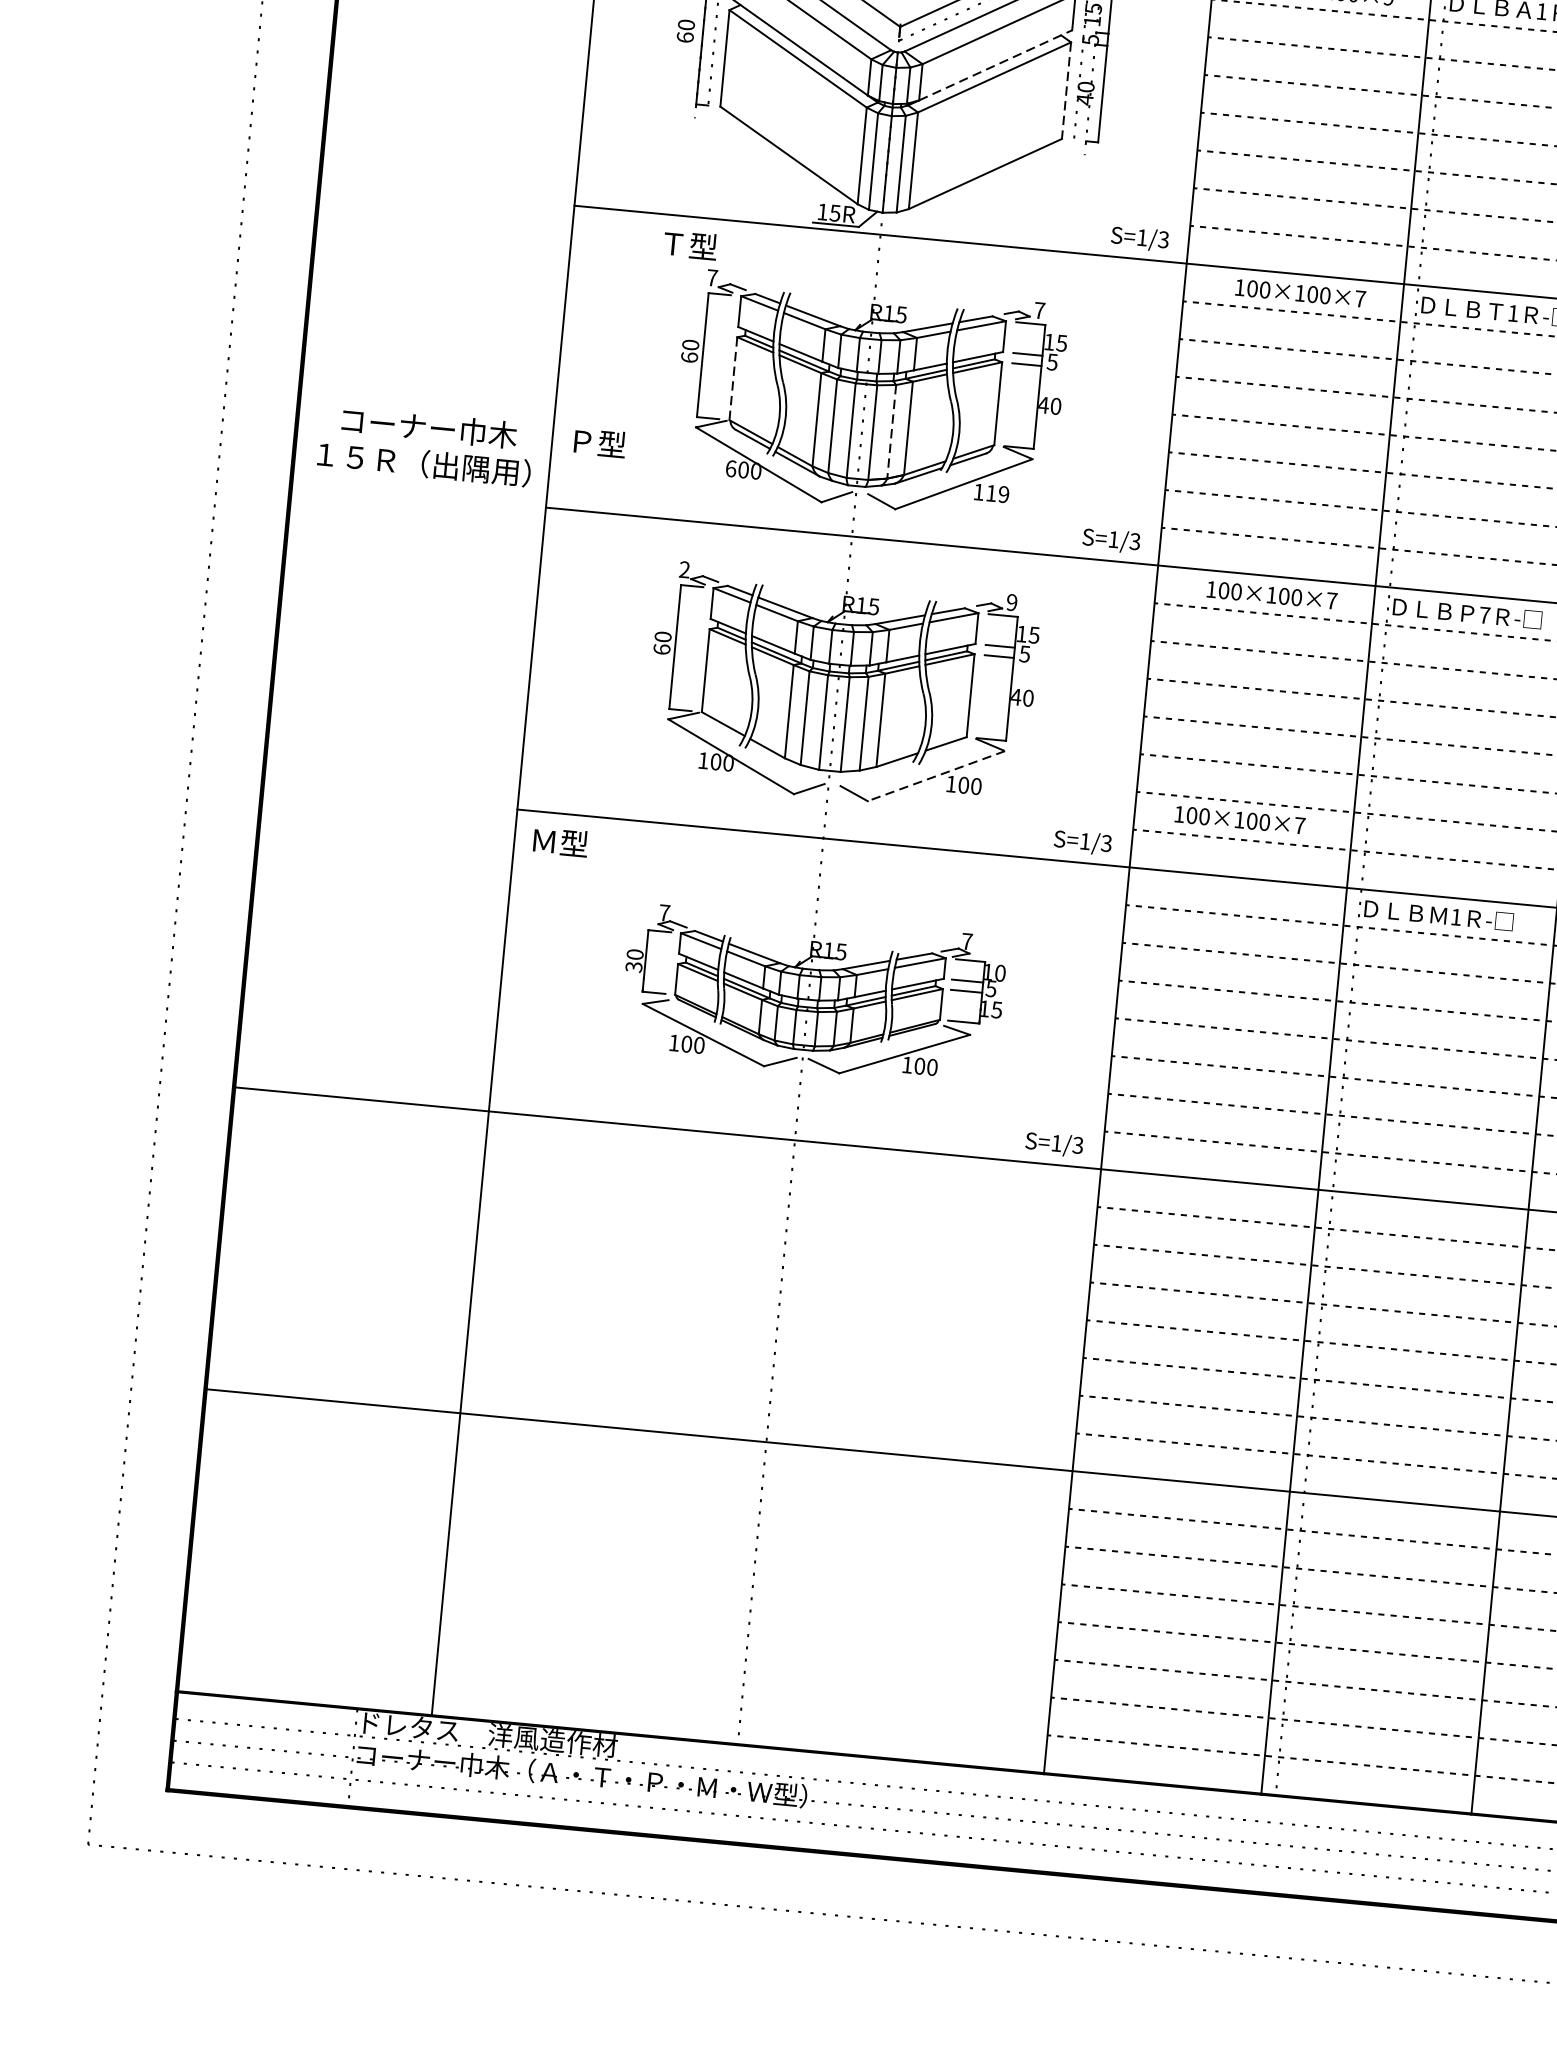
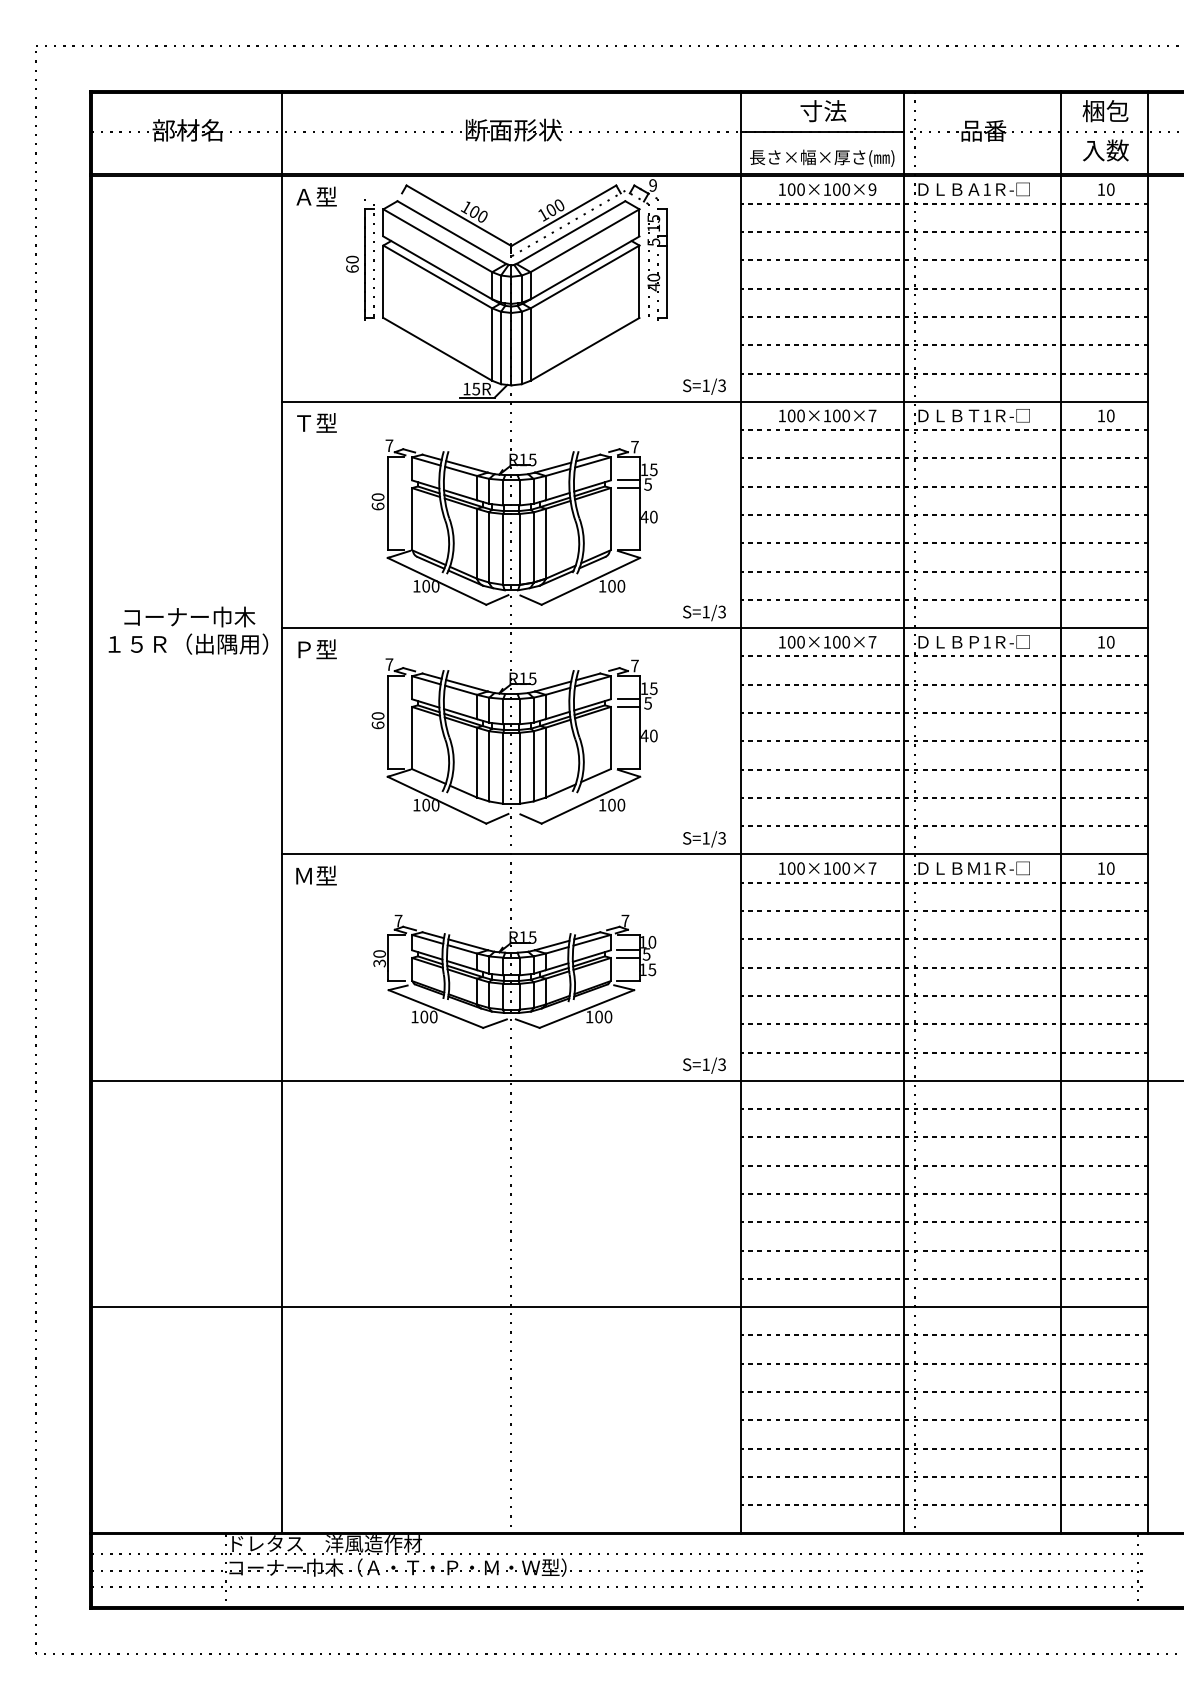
line: (996, 64) -> (585, 267), dashed -> solid
line: (1066, 91) -> (639, 282), dashed -> solid
text: (690, 244) -> (316, 422), moved
line: (733, 379) -> (412, 519), dashed -> solid
line: (891, 433) -> (533, 548), dashed -> solid
text: (599, 443) -> (317, 649), moved
text: (426, 445) -> (188, 630), moved
text: (730, 467) -> (416, 585), 600 -> 100
text: (997, 494) -> (616, 586), 119 -> 100
text: (684, 569) -> (389, 664), 2 -> 7
text: (1011, 601) -> (634, 665), 9 -> 7
text: (1485, 615) -> (987, 642), 7 -> 1
line: (935, 776) -> (590, 800), dashed -> solid
text: (1239, 819) -> (827, 868), moved

